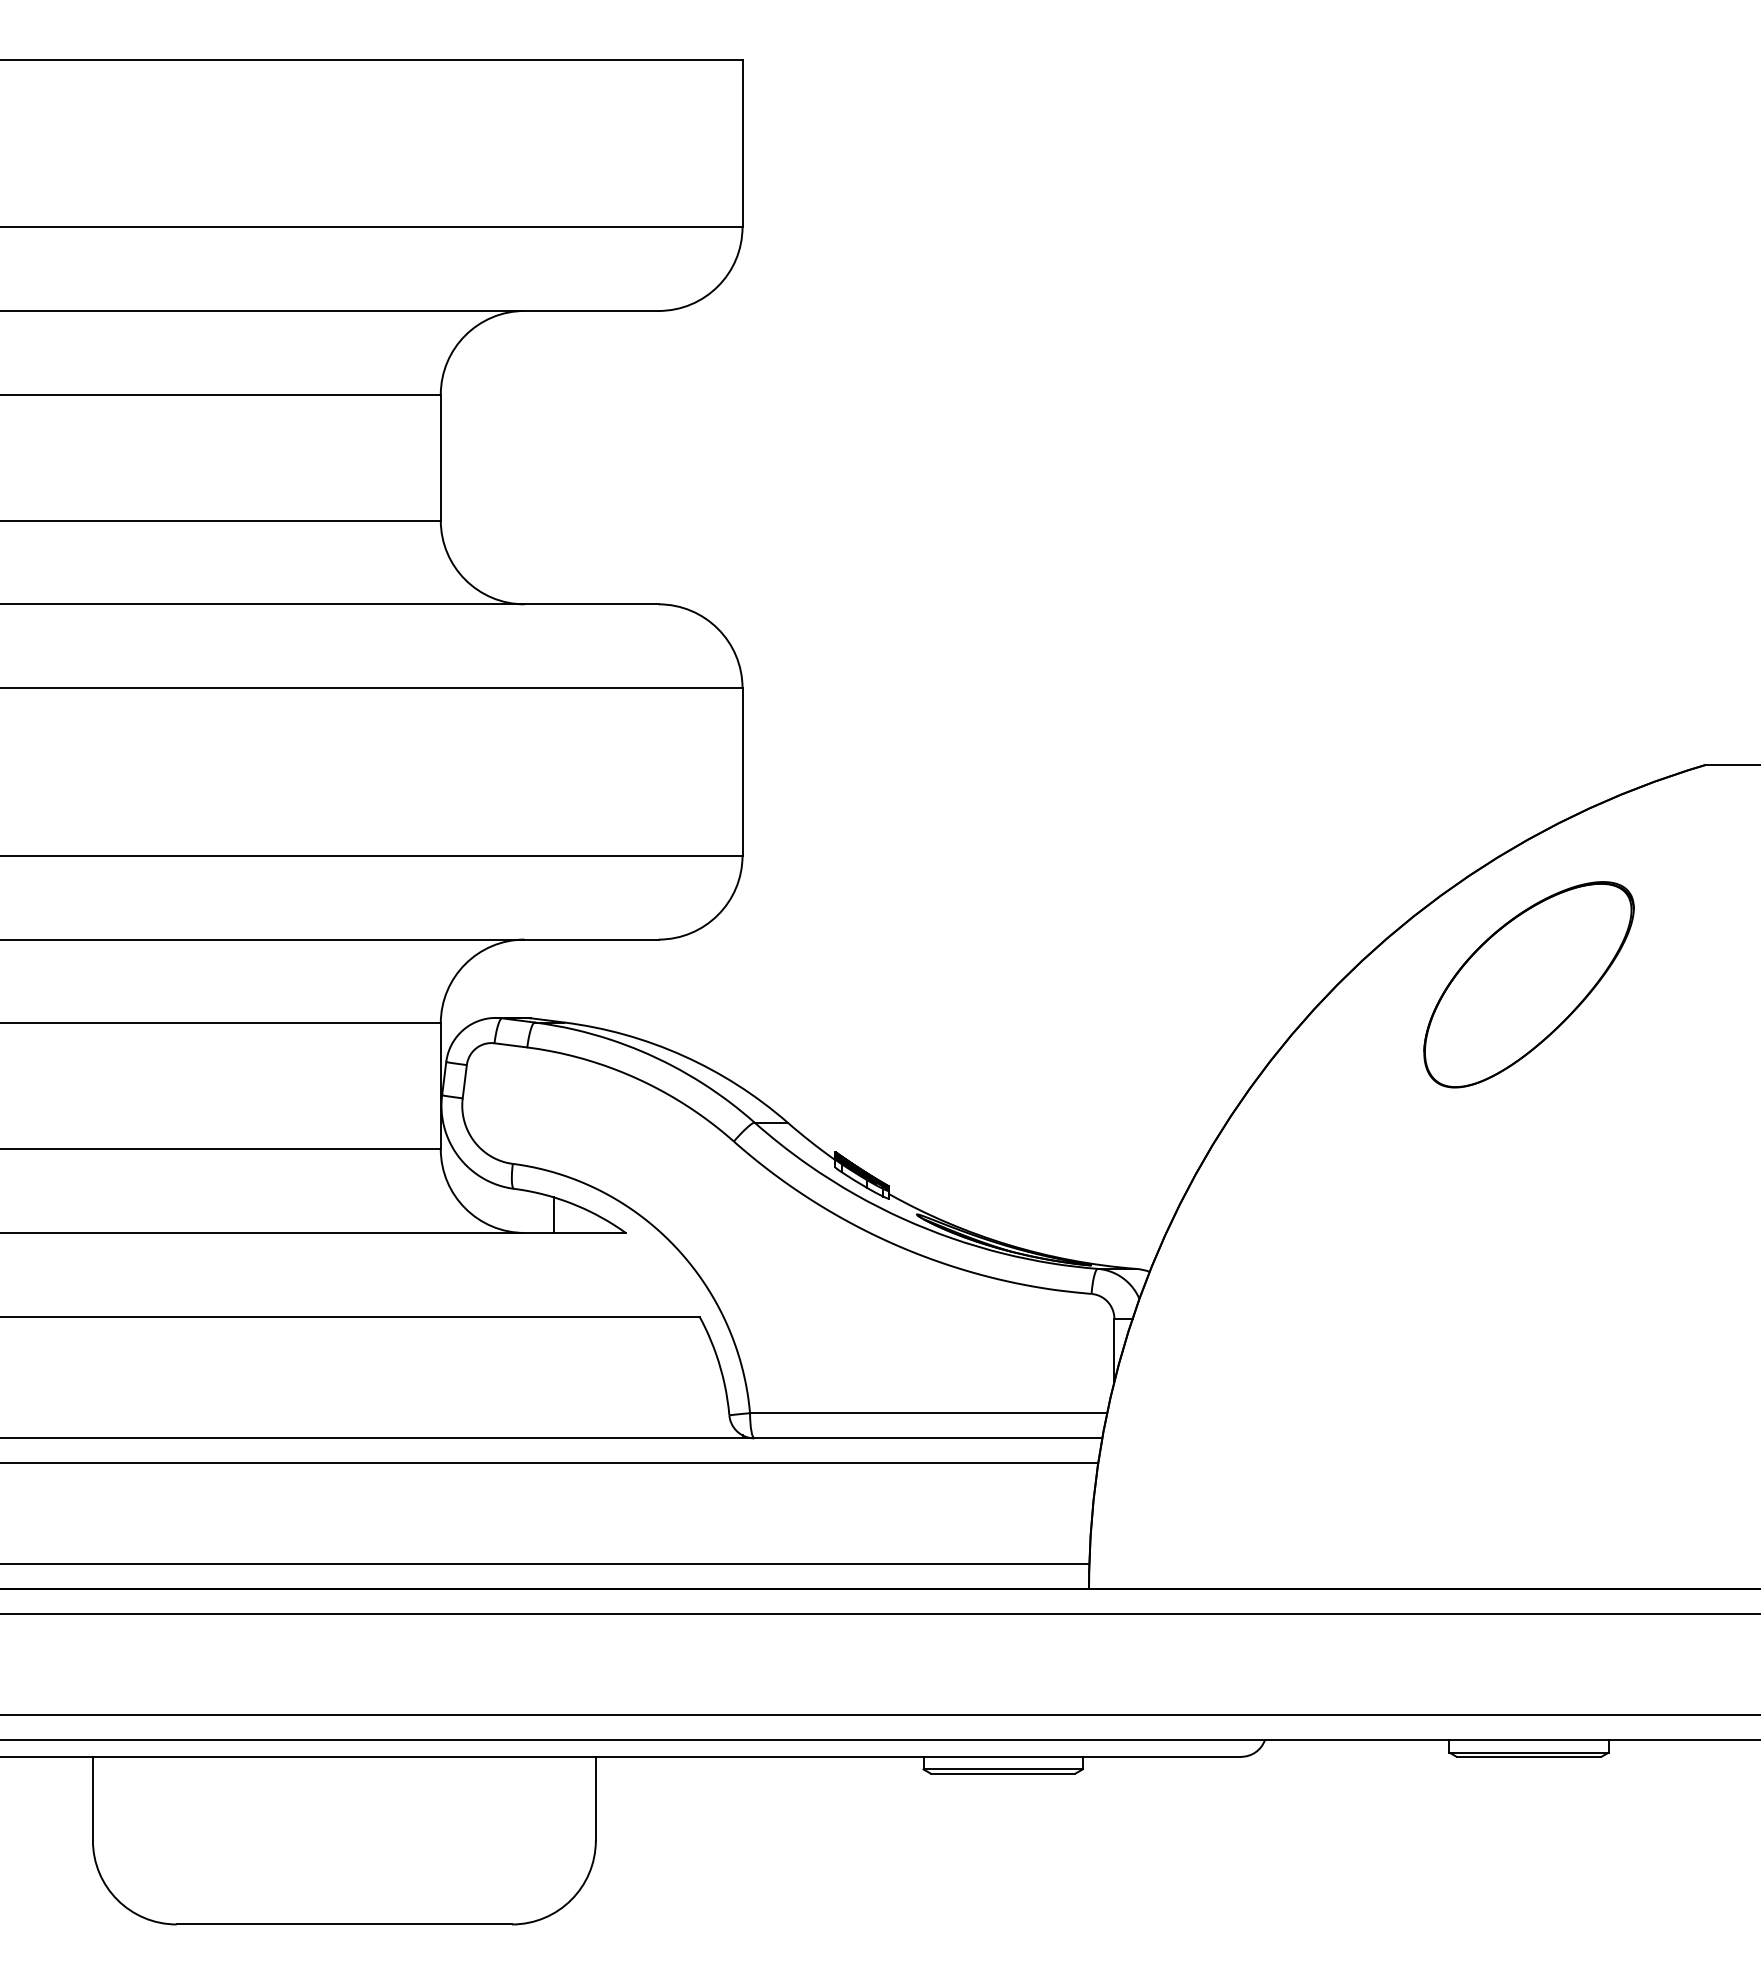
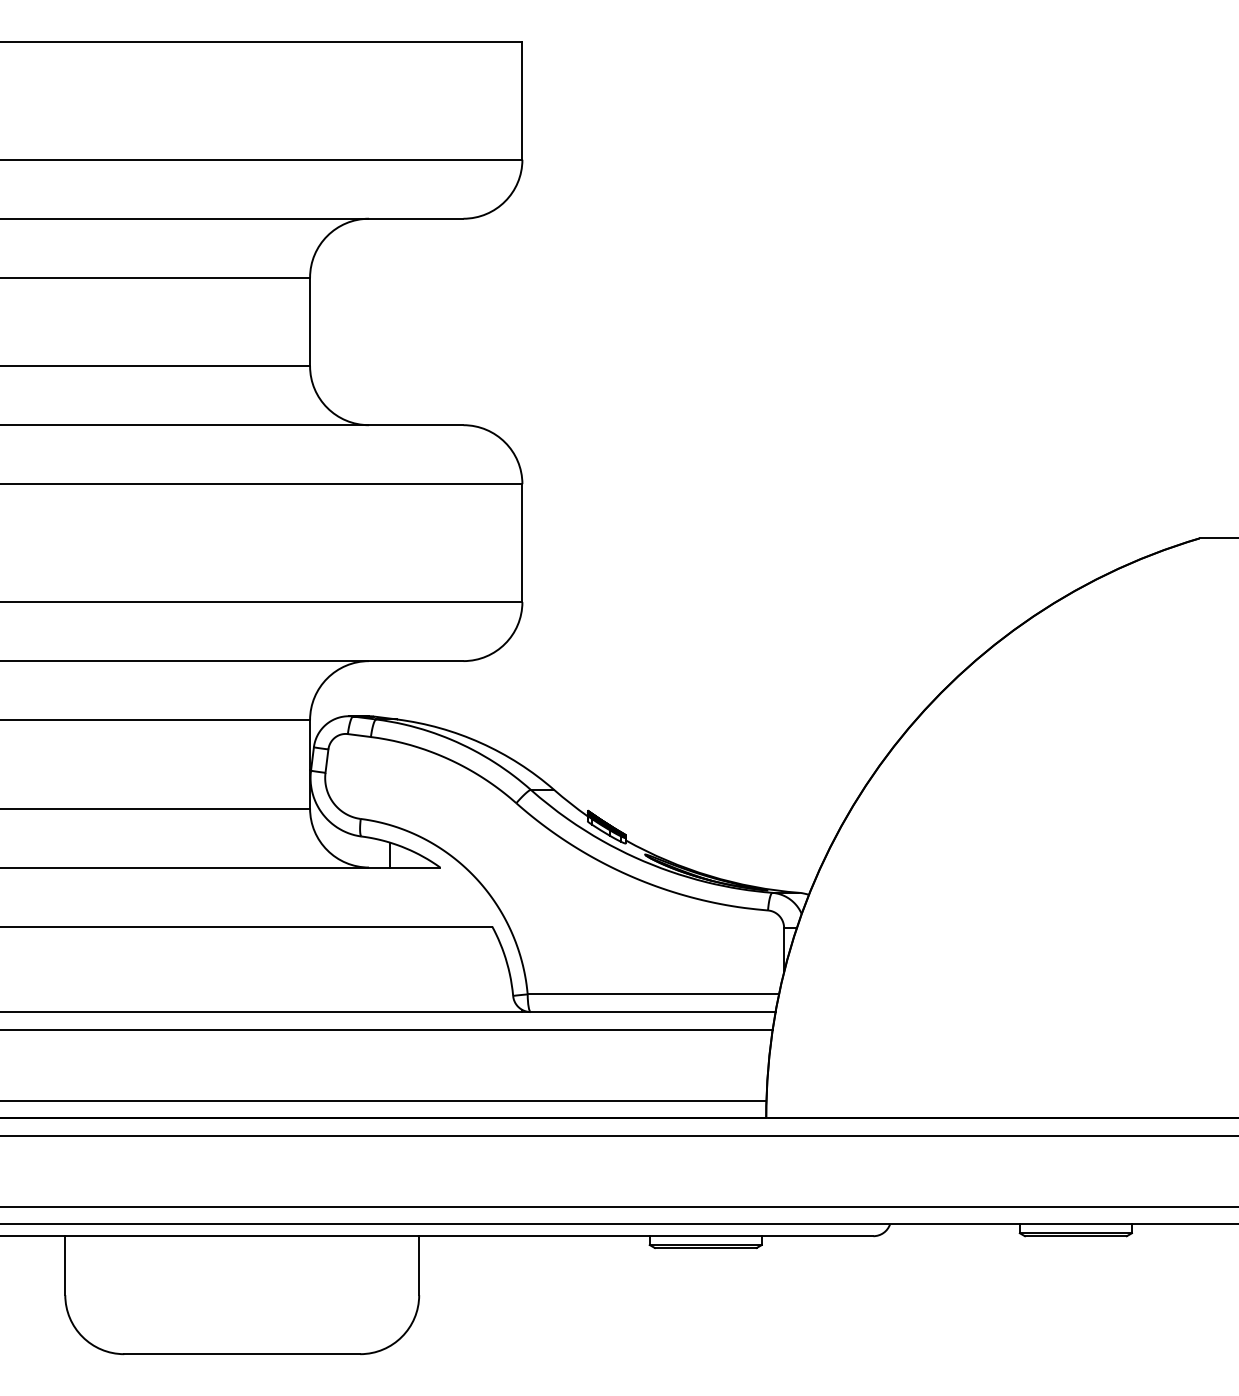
part: (1528, 984) -> (1075, 692), removed

